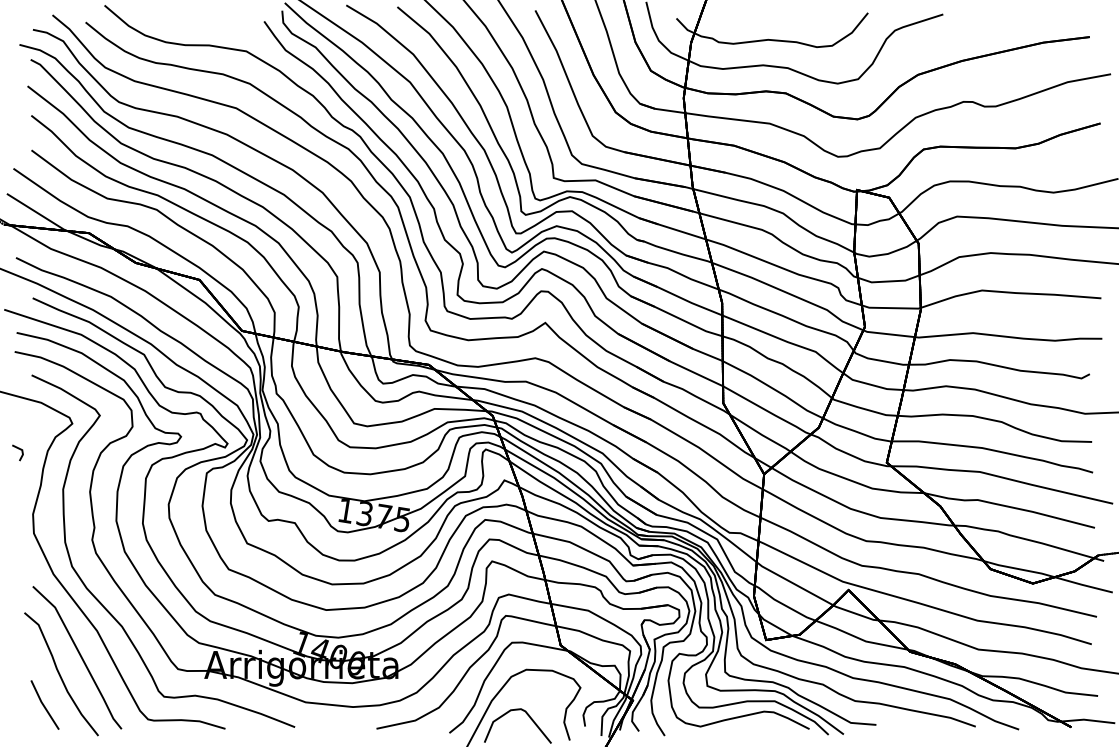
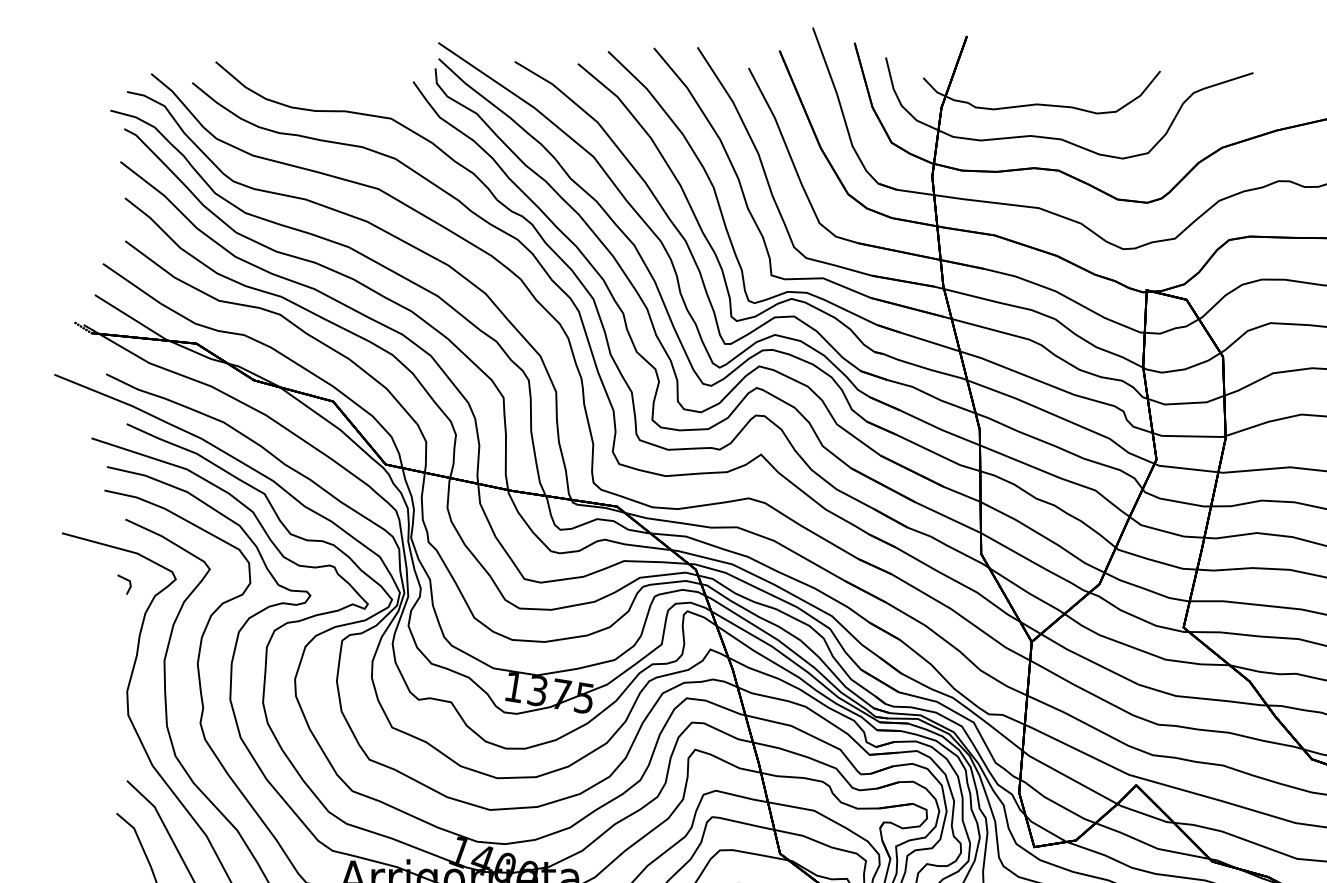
line: (18, 449) -> (125, 580), moved

